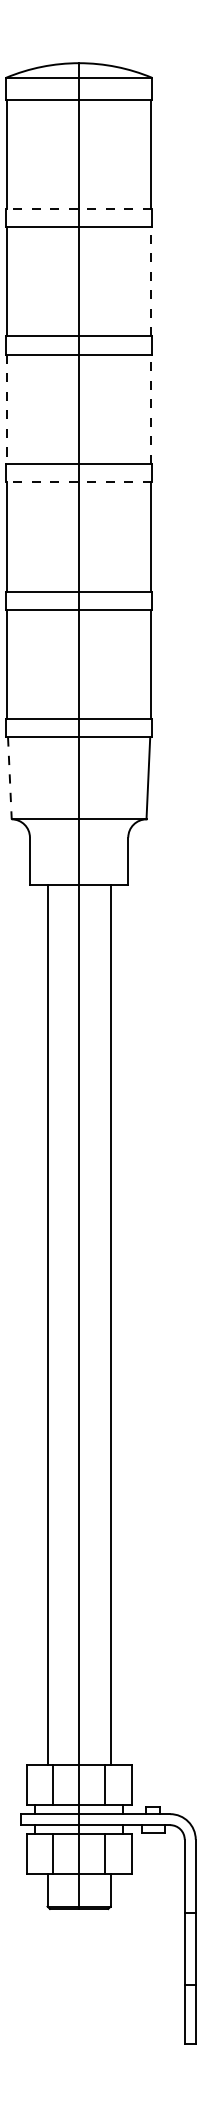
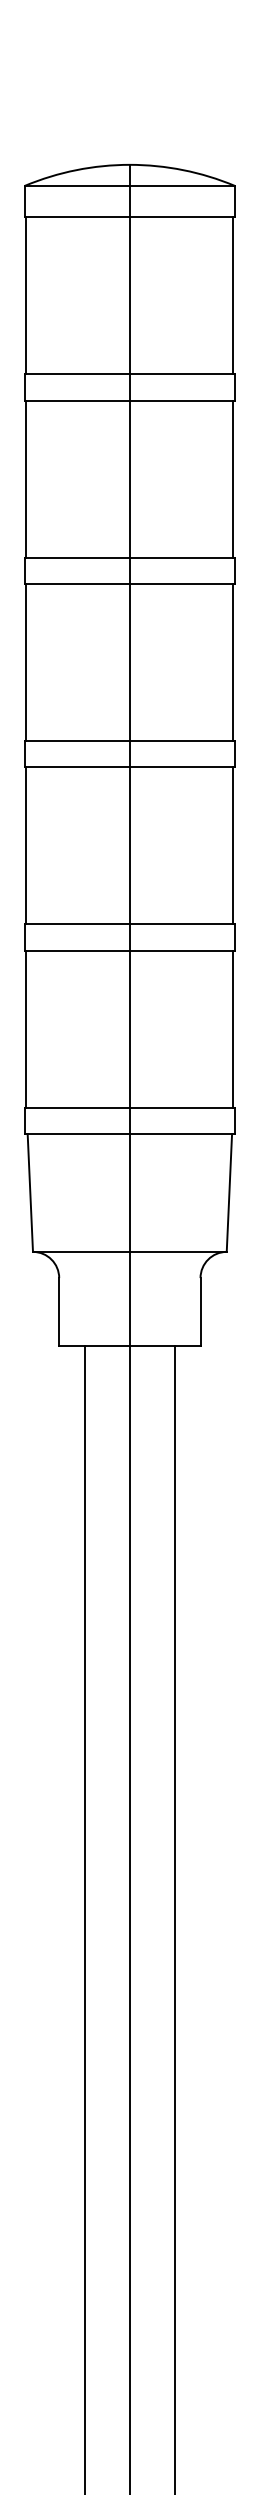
line: (79, 208) -> (130, 373), dashed -> solid
line: (151, 281) -> (233, 478), dashed -> solid
line: (7, 409) -> (26, 662), dashed -> solid
line: (151, 409) -> (233, 662), dashed -> solid
line: (79, 482) -> (130, 767), dashed -> solid
line: (9, 778) -> (29, 1193), dashed -> solid

